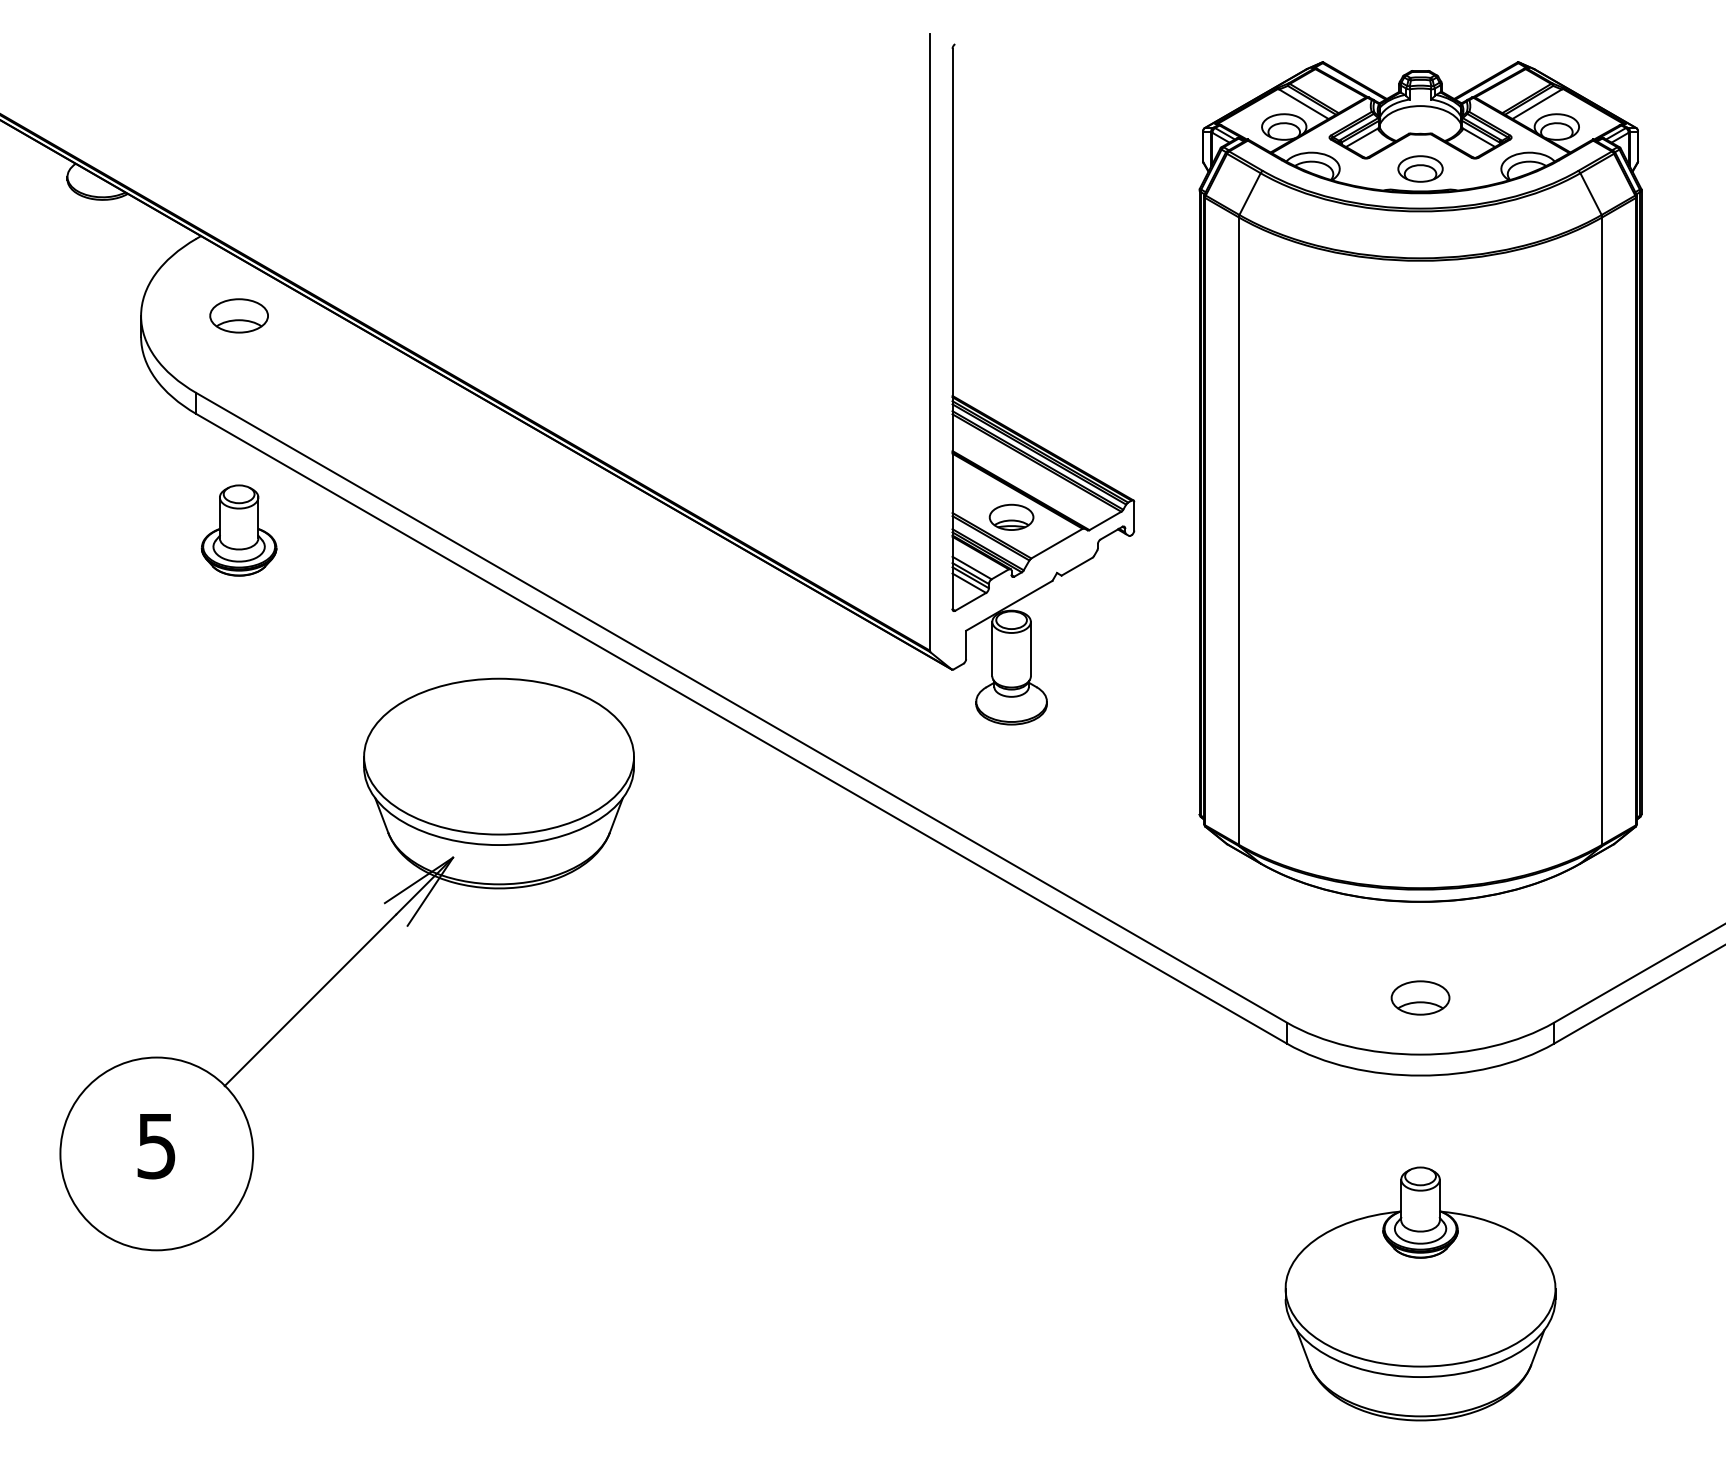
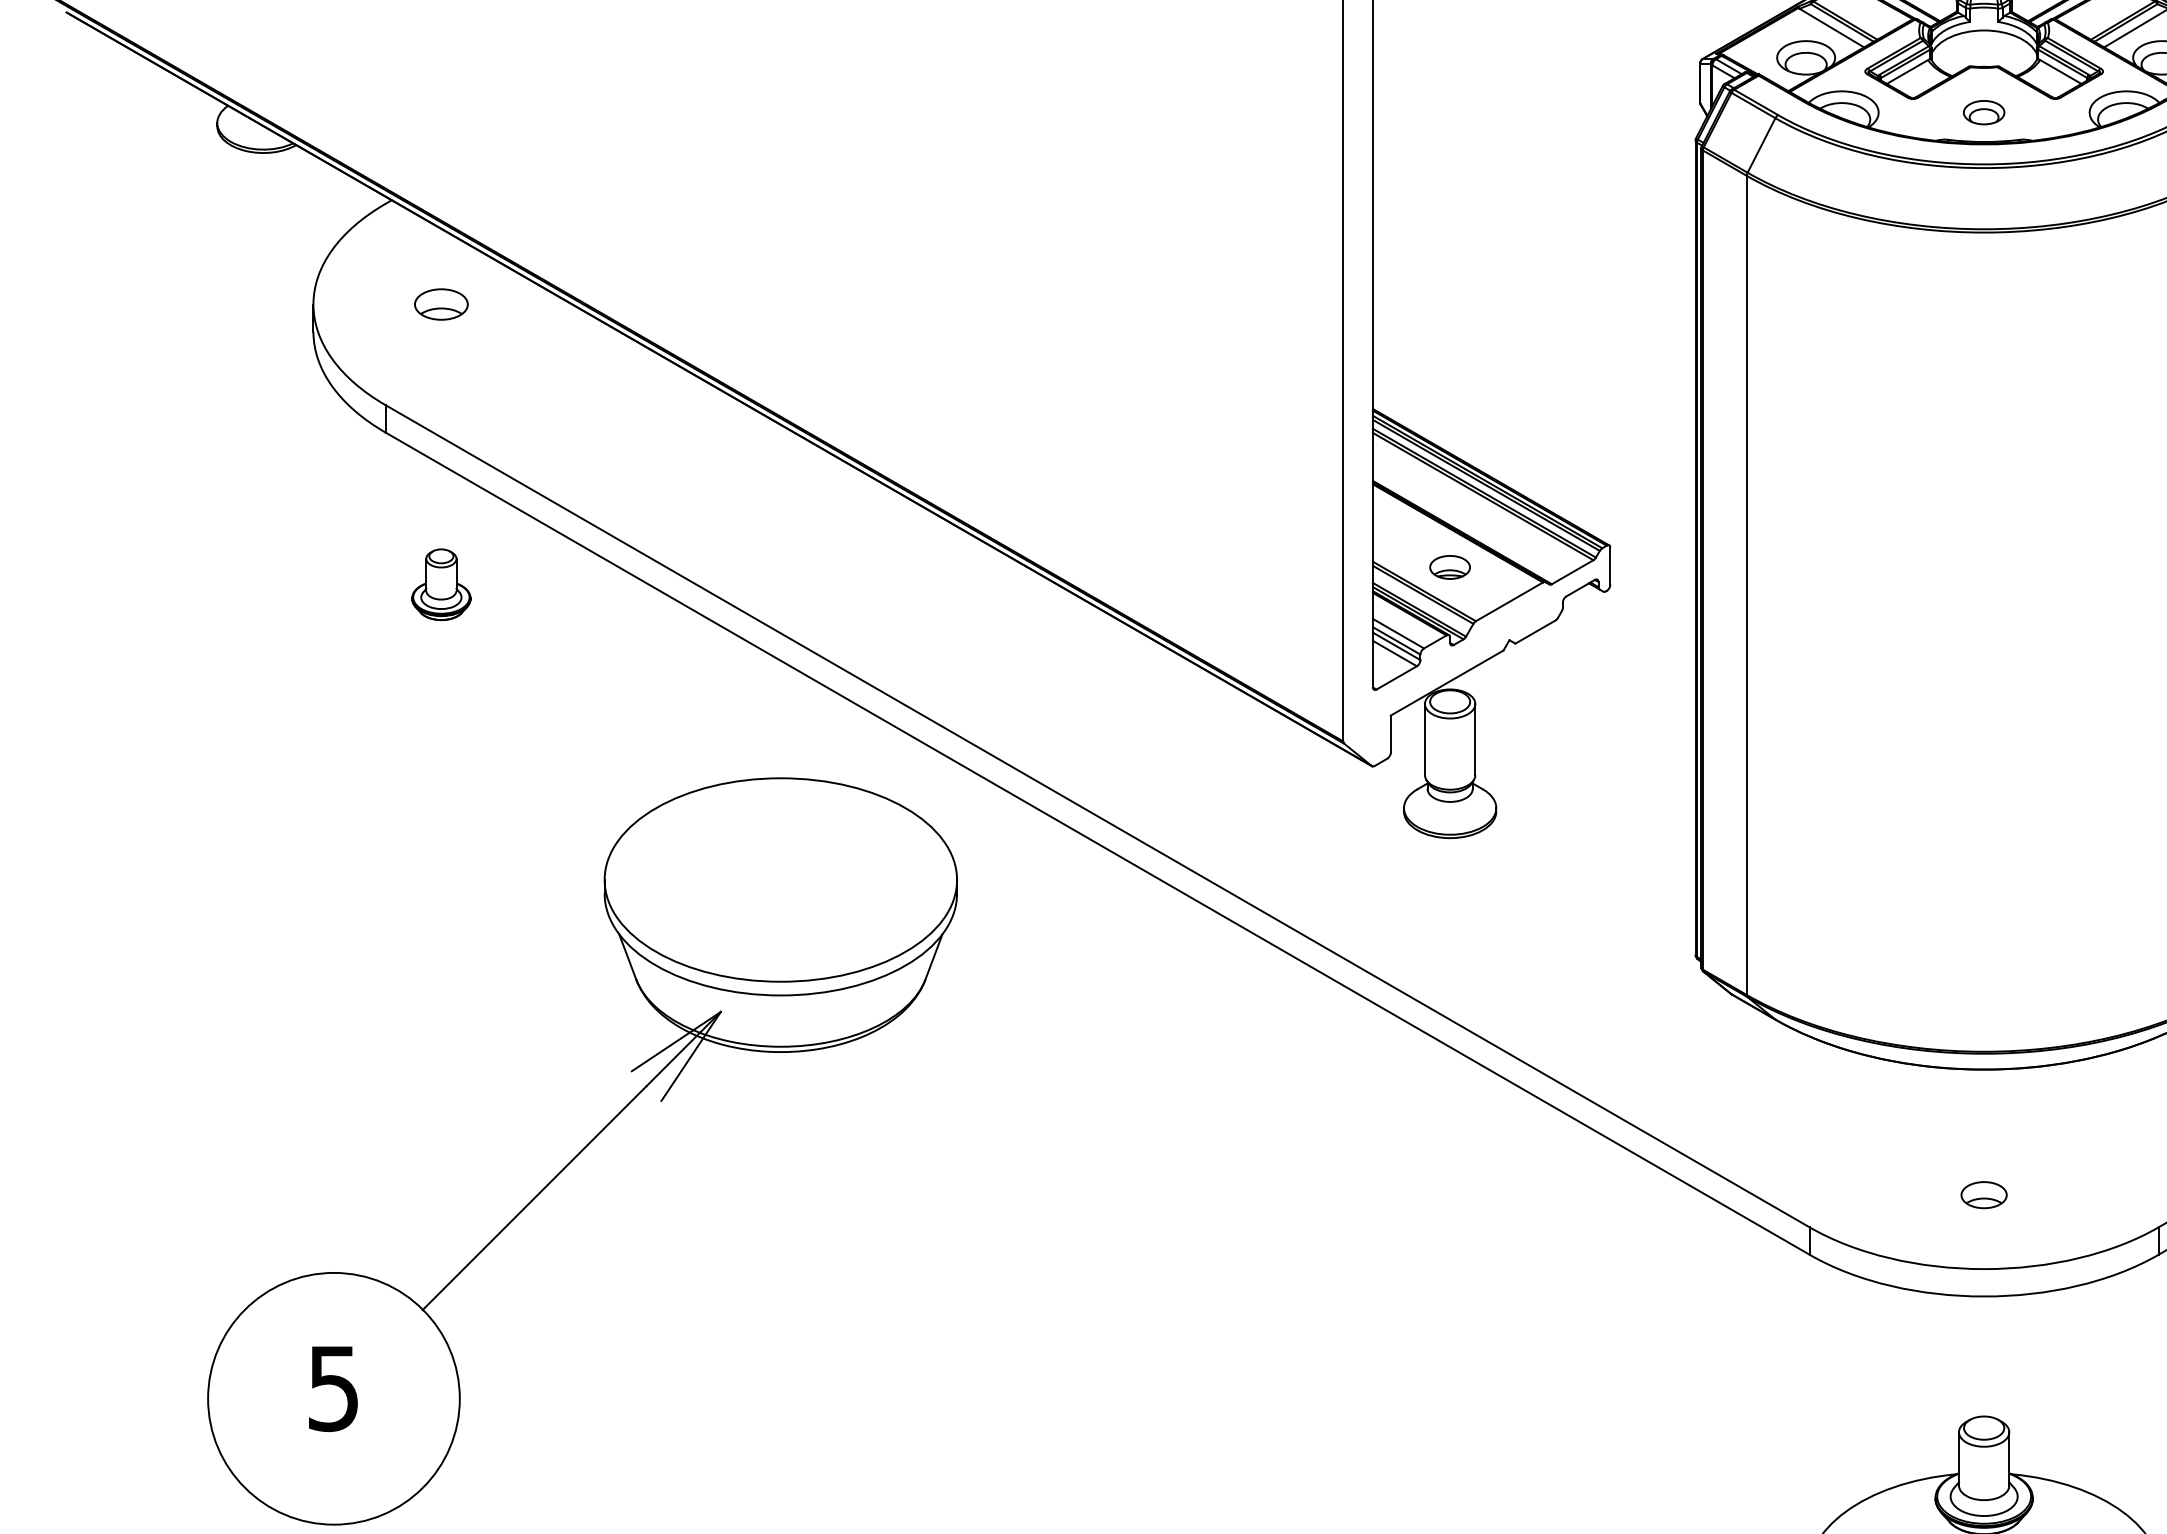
part: (1420, 168) -> (1984, 111), size x0.7
part: (238, 315) -> (440, 303), size x0.7
part: (1011, 516) -> (1450, 566), size x0.7
part: (238, 530) -> (440, 584), size x0.6
part: (1420, 997) -> (1984, 1194), size x0.6

